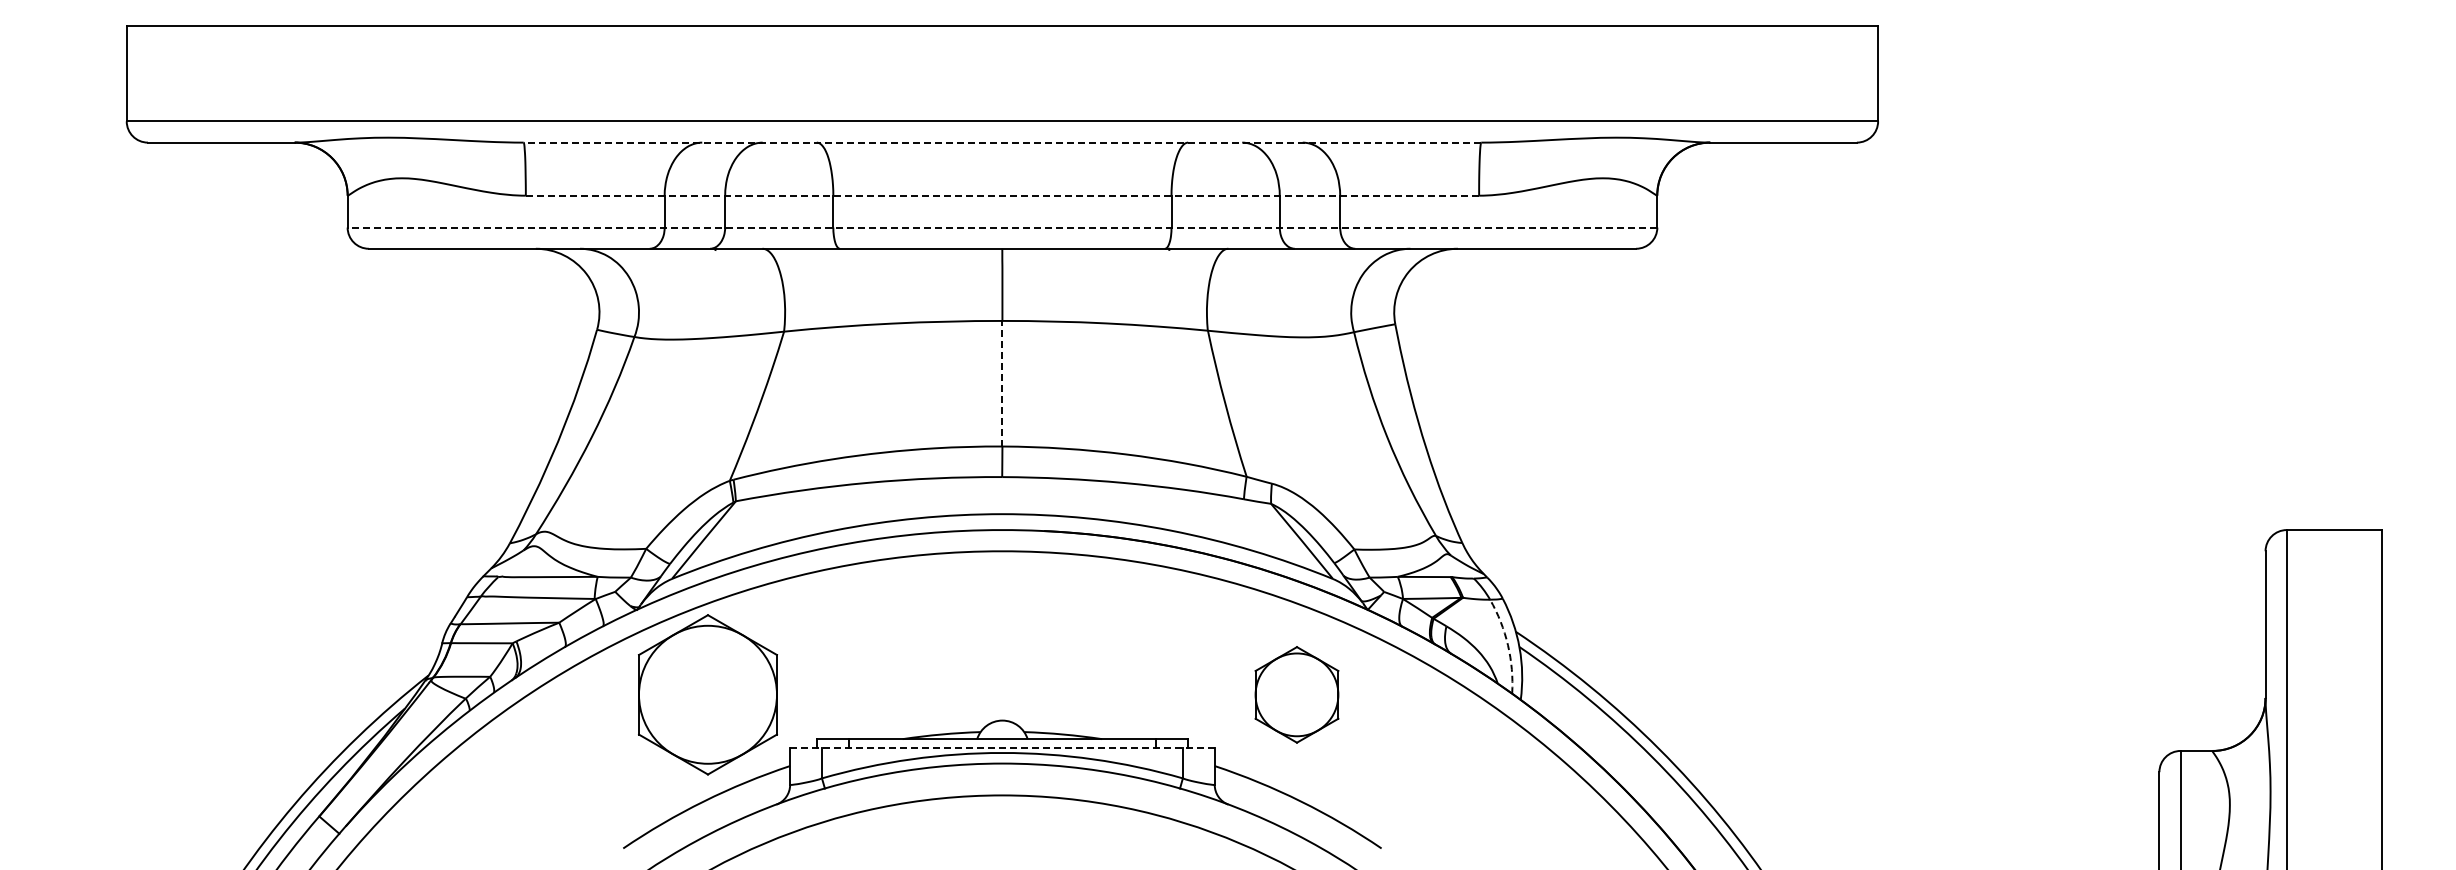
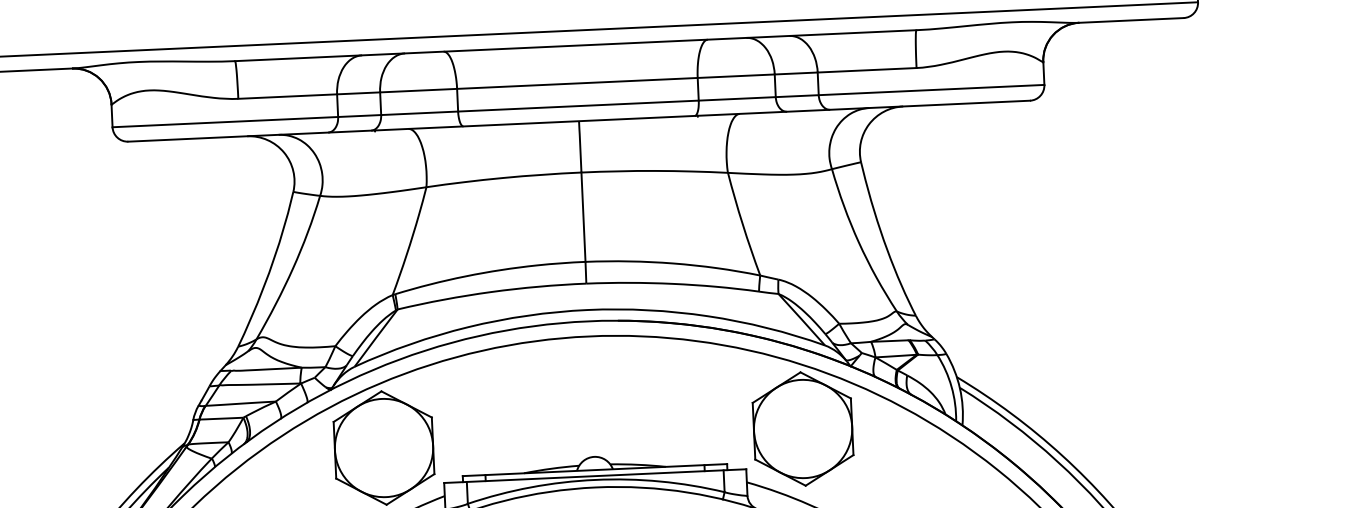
line: (1002, 142) -> (575, 45), dashed -> solid
line: (1002, 195) -> (577, 83), dashed -> solid
line: (1002, 227) -> (578, 106), dashed -> solid
line: (1002, 383) -> (583, 217), dashed -> solid
arc: (1507, 645) -> (951, 387), dashed -> solid
part: (1296, 694) -> (802, 428), size x1.67
line: (1002, 747) -> (595, 476), dashed -> solid

